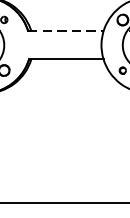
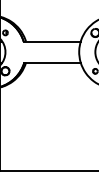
line: (66, 31) -> (52, 41), dashed -> solid

